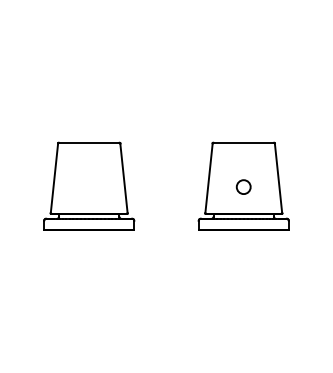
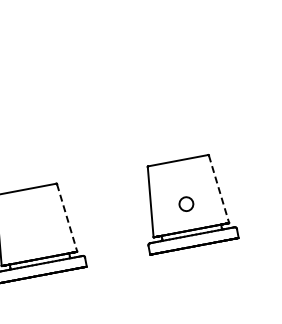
line: (124, 178) -> (67, 217), solid -> dashed
line: (278, 178) -> (218, 189), solid -> dashed

